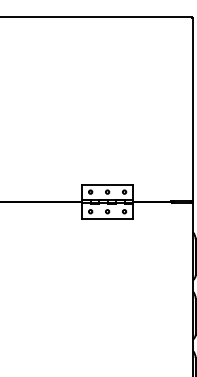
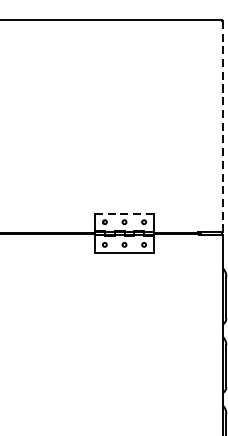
line: (192, 109) -> (222, 126), solid -> dashed
line: (107, 184) -> (124, 213), solid -> dashed

